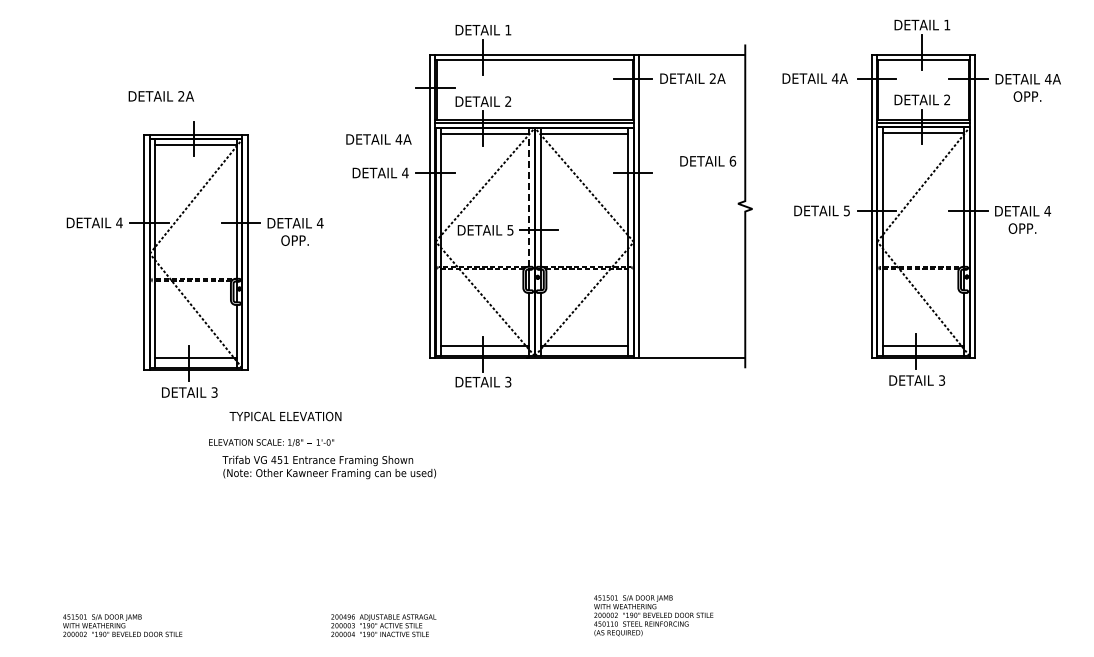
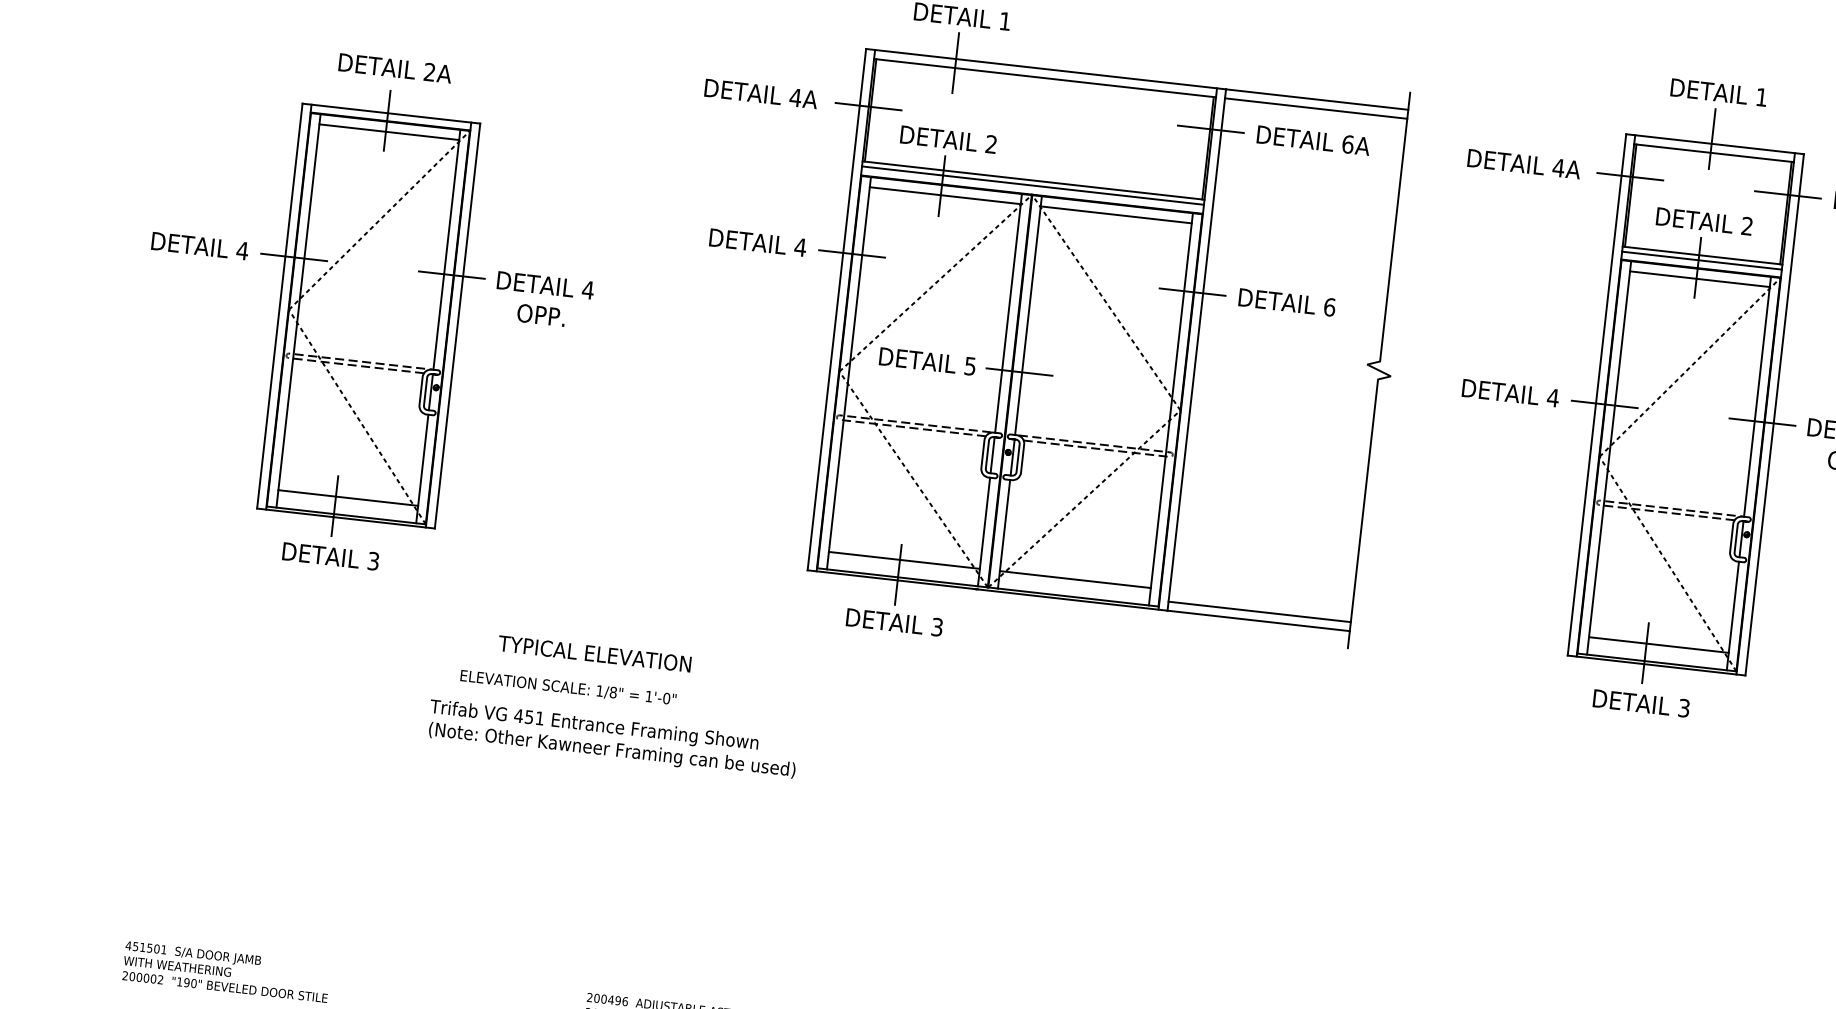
line: (692, 60) -> (1316, 109), added
text: (712, 78) -> (1347, 144), 2A -> 6A
text: (378, 139) -> (760, 93), moved
text: (708, 161) -> (1287, 302), moved
line: (528, 197) -> (1007, 313), dashed -> solid
text: (846, 210) -> (1552, 397), 5 -> 4
part: (194, 259) -> (364, 328), moved
line: (692, 352) -> (1260, 611), added
text: (285, 416) -> (594, 653), moved
text: (271, 442) -> (568, 687), moved

